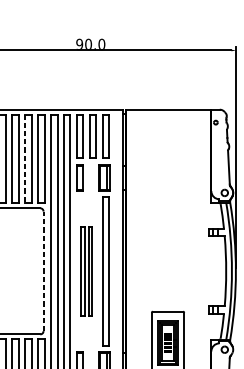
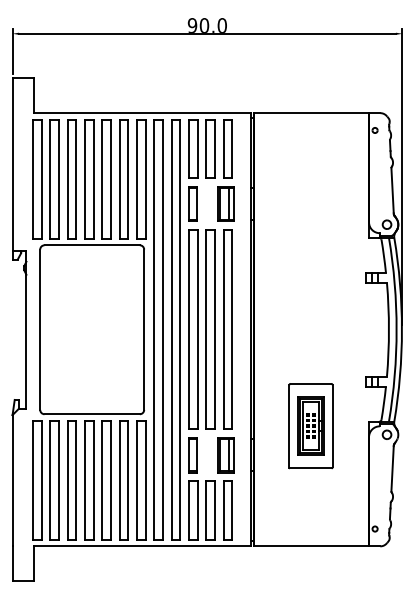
line: (25, 159) -> (119, 179), dashed -> solid
line: (43, 271) -> (144, 329), dashed -> solid
part: (86, 271) -> (201, 329), size x1.67

